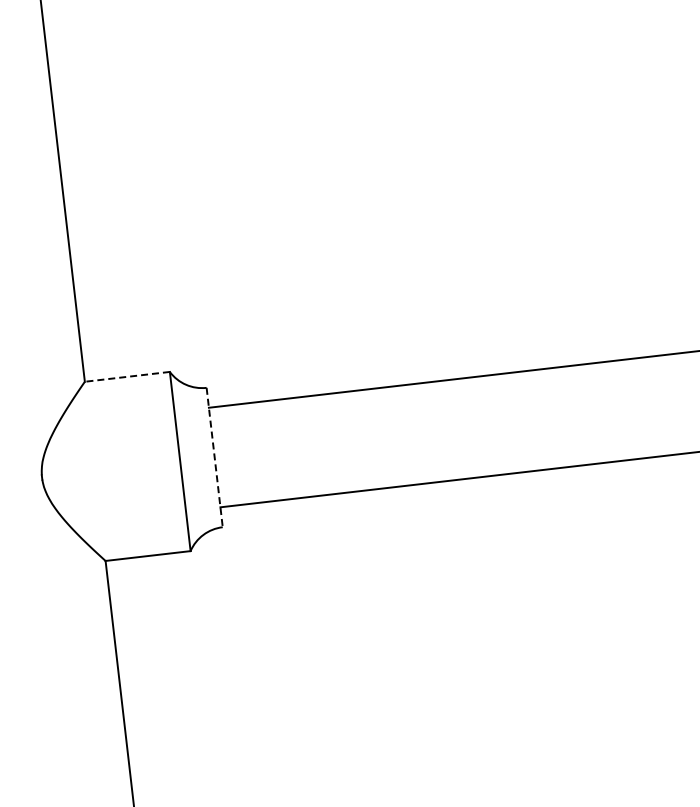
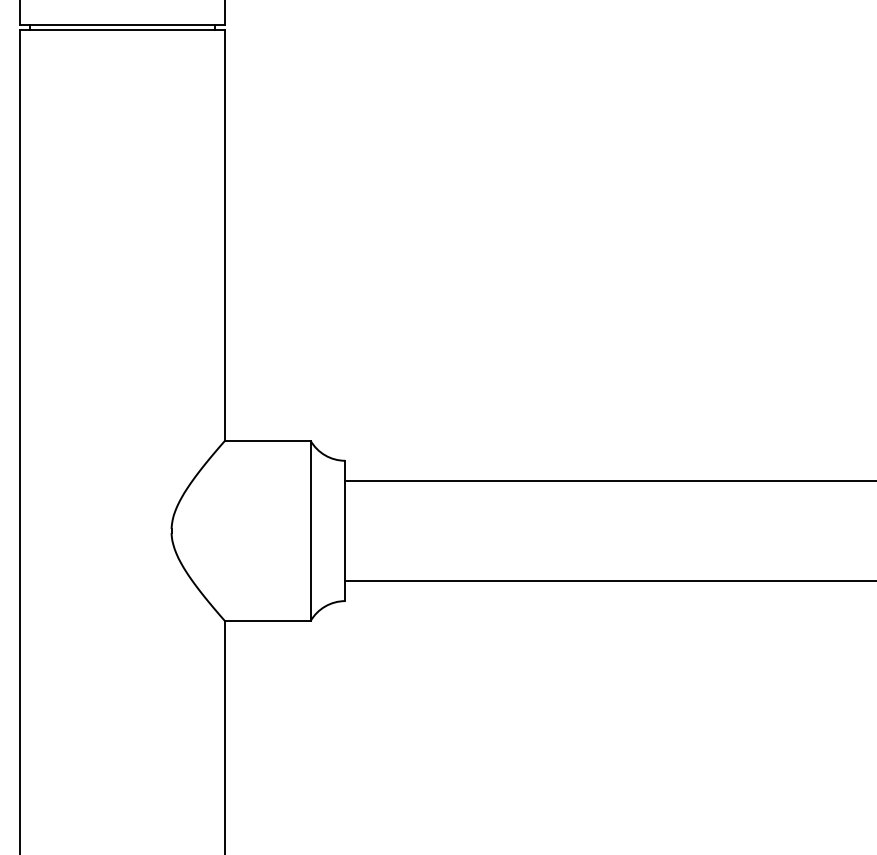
line: (127, 376) -> (267, 440), dashed -> solid
line: (214, 458) -> (345, 531), dashed -> solid

